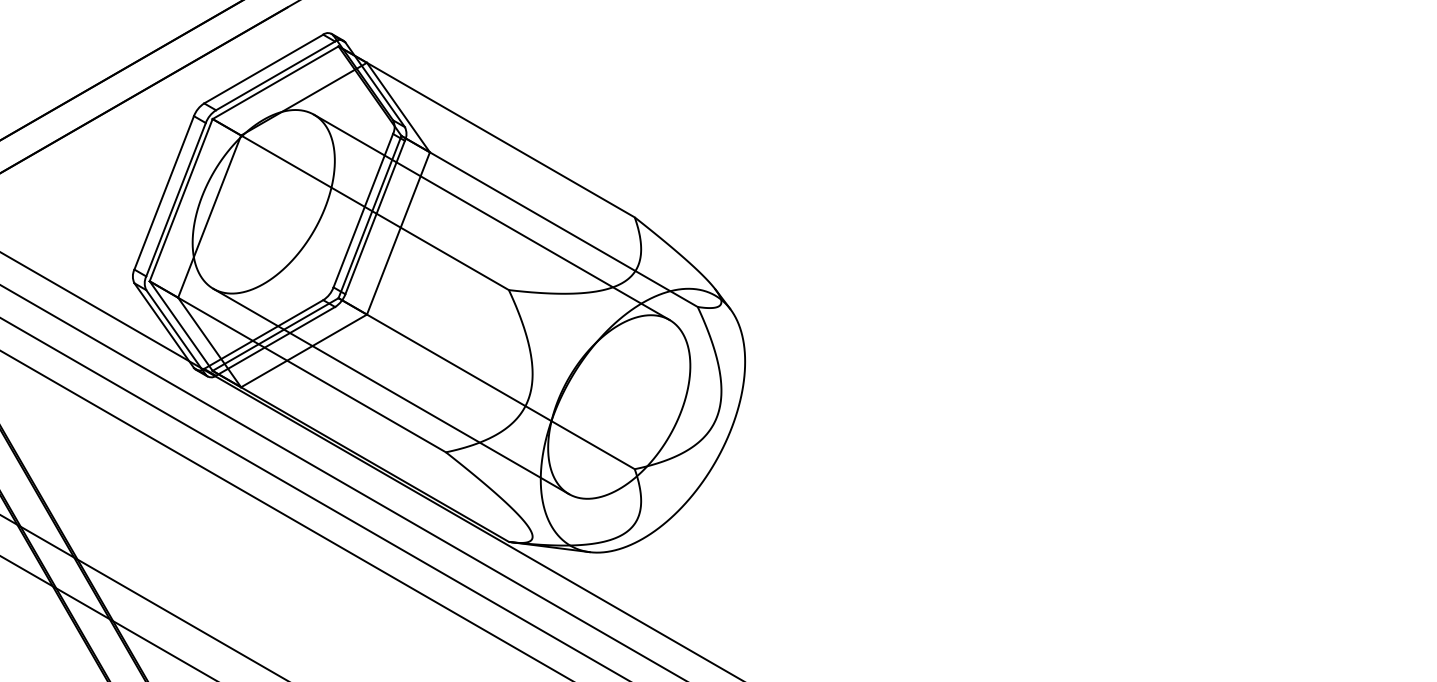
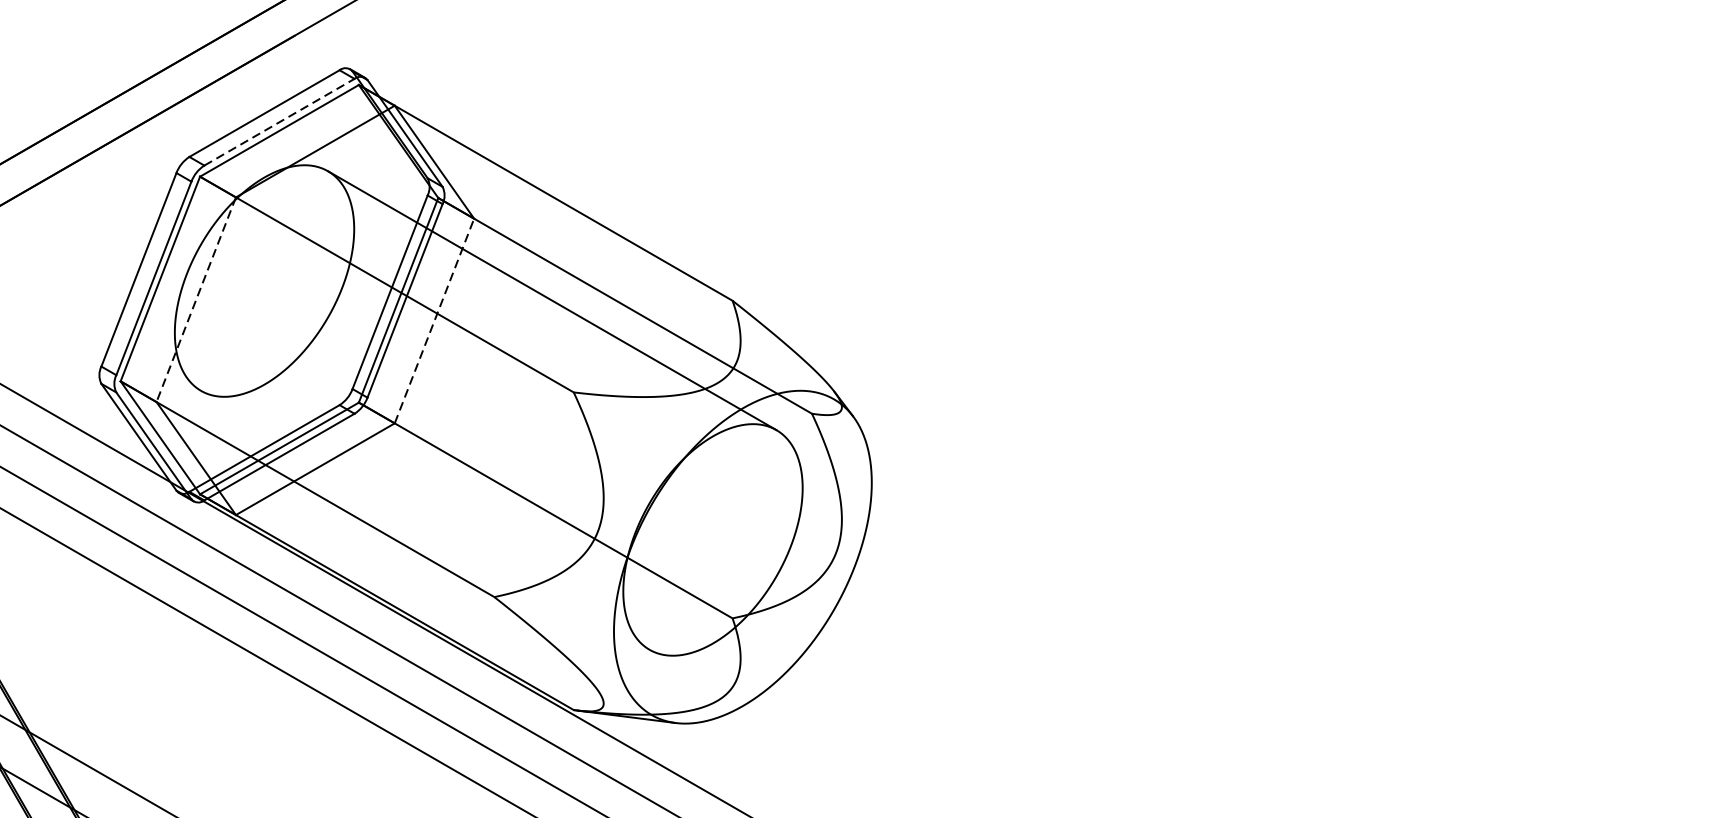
line: (275, 75) -> (279, 121), solid -> dashed
line: (209, 217) -> (196, 300), solid -> dashed
line: (398, 233) -> (434, 321), solid -> dashed
line: (390, 391) -> (424, 520), removed

